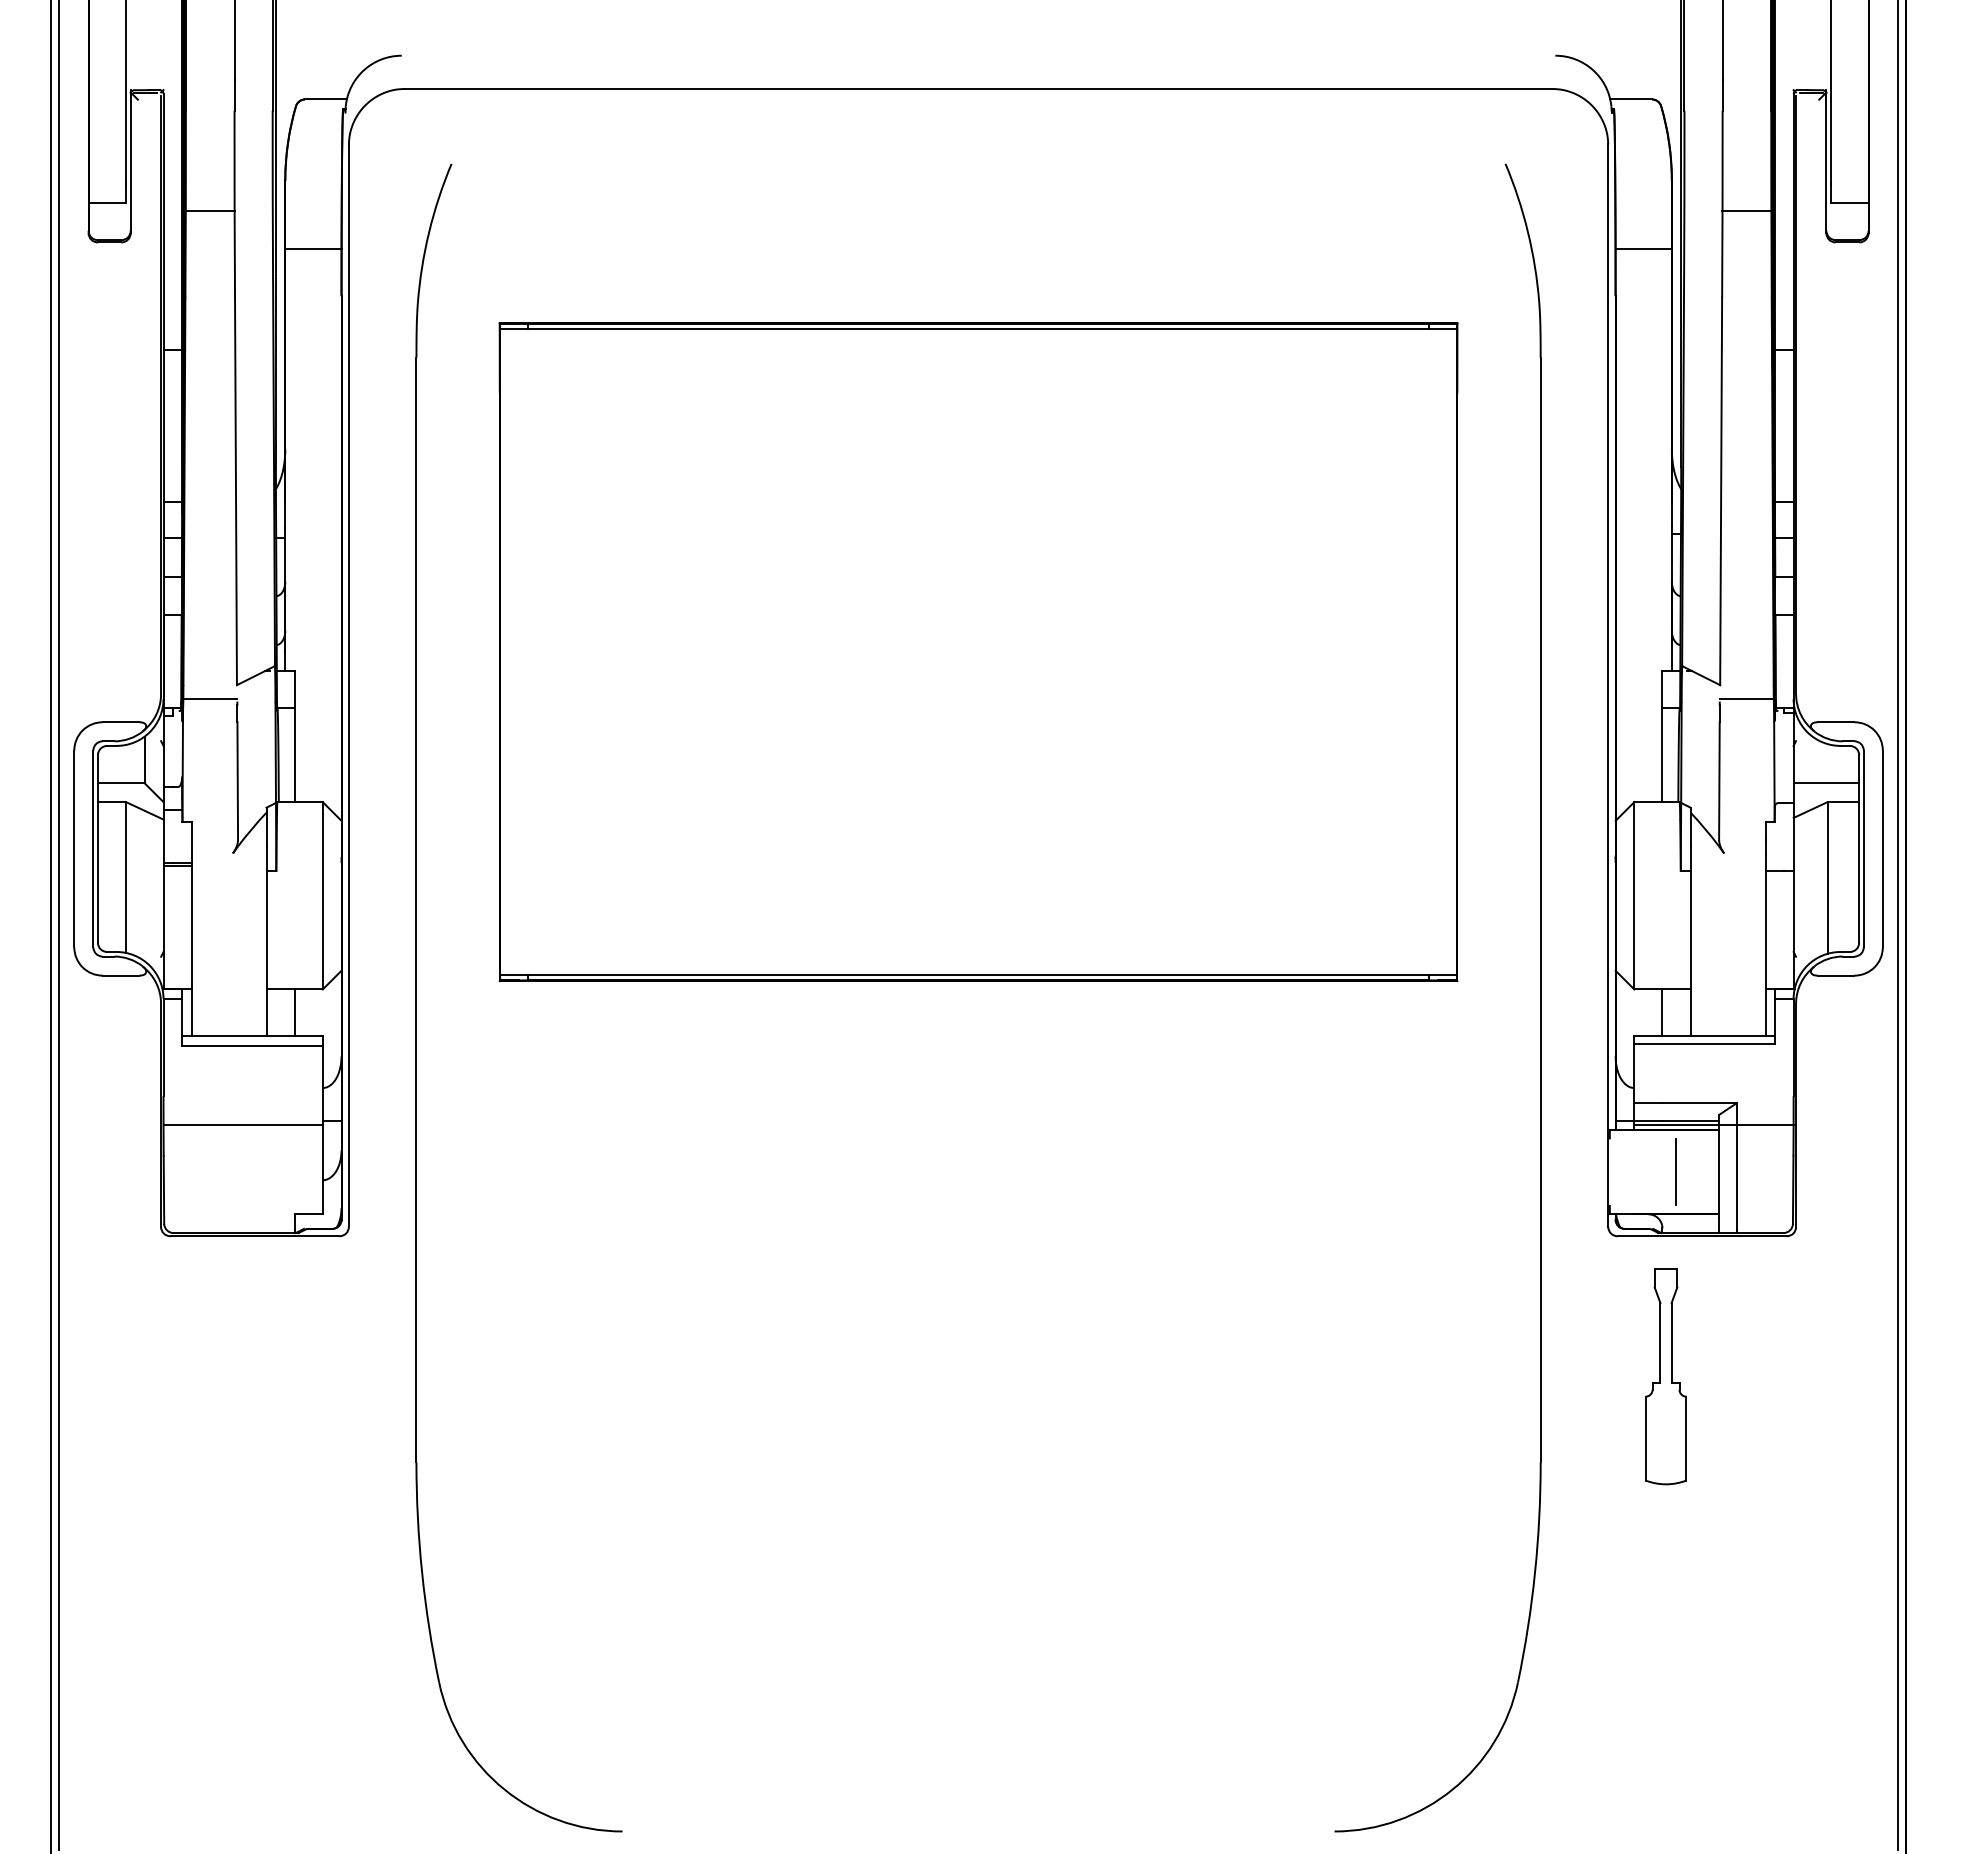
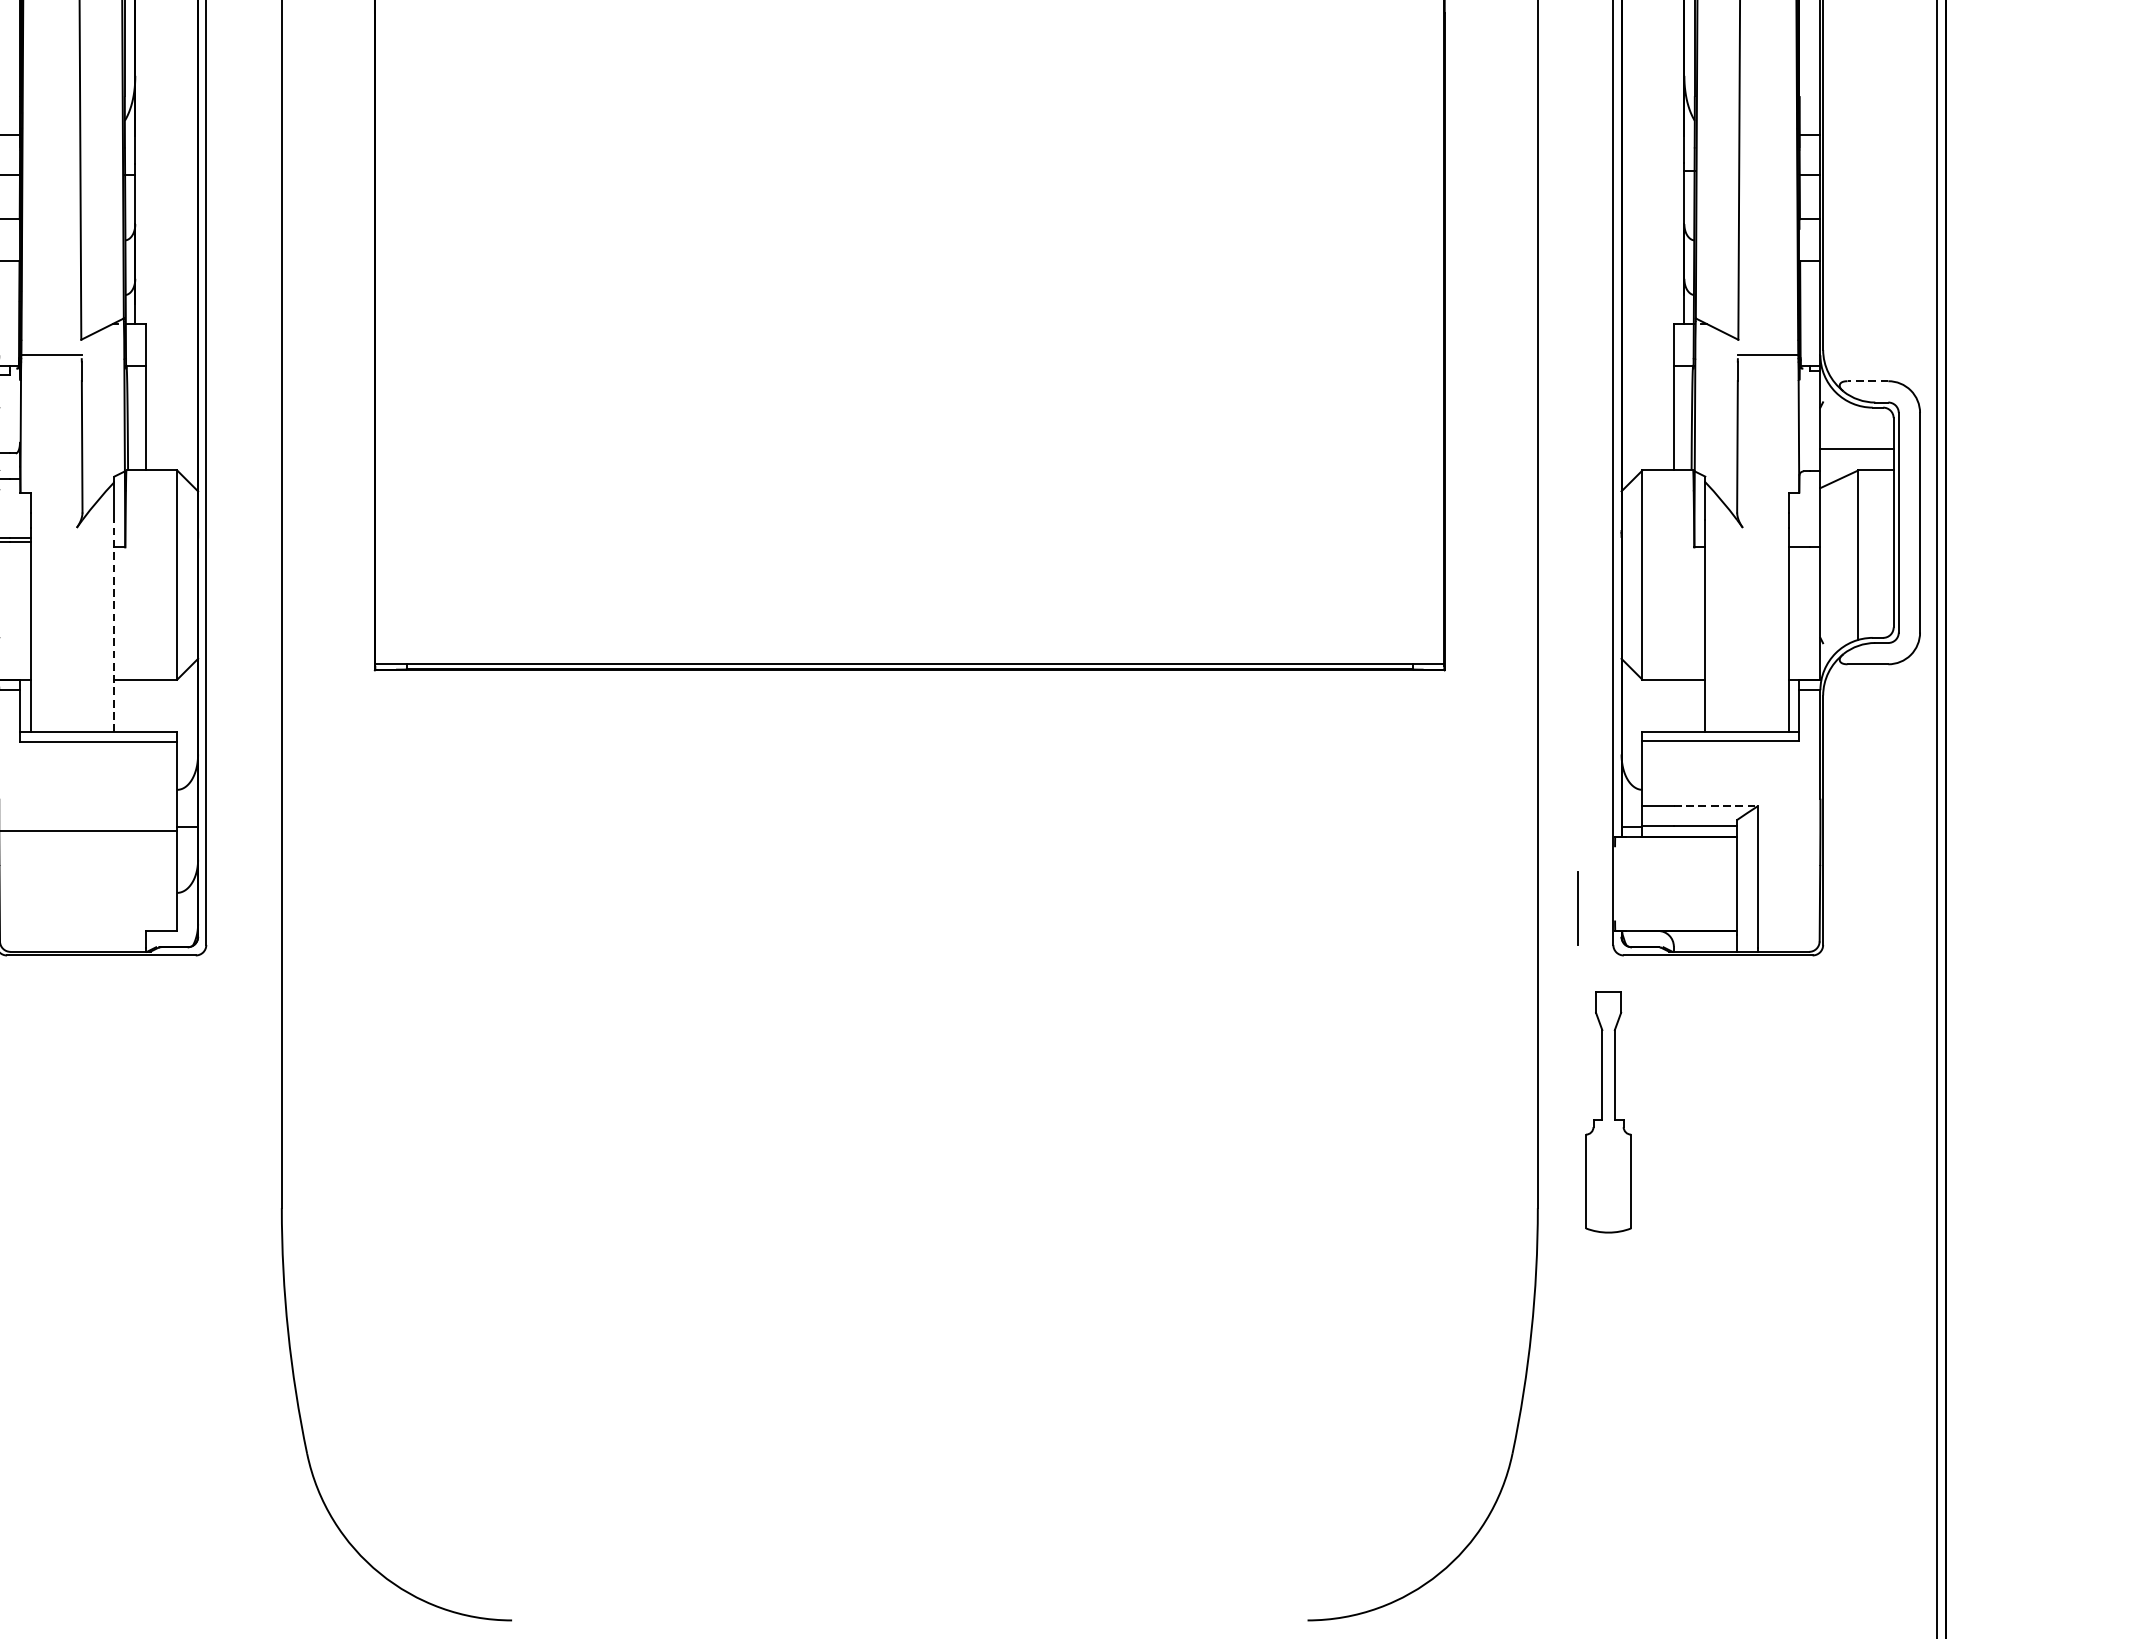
line: (1835, 722) -> (1867, 381), solid -> dashed
line: (266, 941) -> (114, 626), solid -> dashed
line: (294, 1012) -> (145, 705), removed
line: (1662, 1012) -> (1673, 705), removed
line: (1700, 1102) -> (1716, 806), solid -> dashed
line: (1713, 1125) -> (1730, 831), removed
line: (1675, 1171) -> (1577, 907), moved
part: (1665, 1376) -> (1607, 1112), moved

